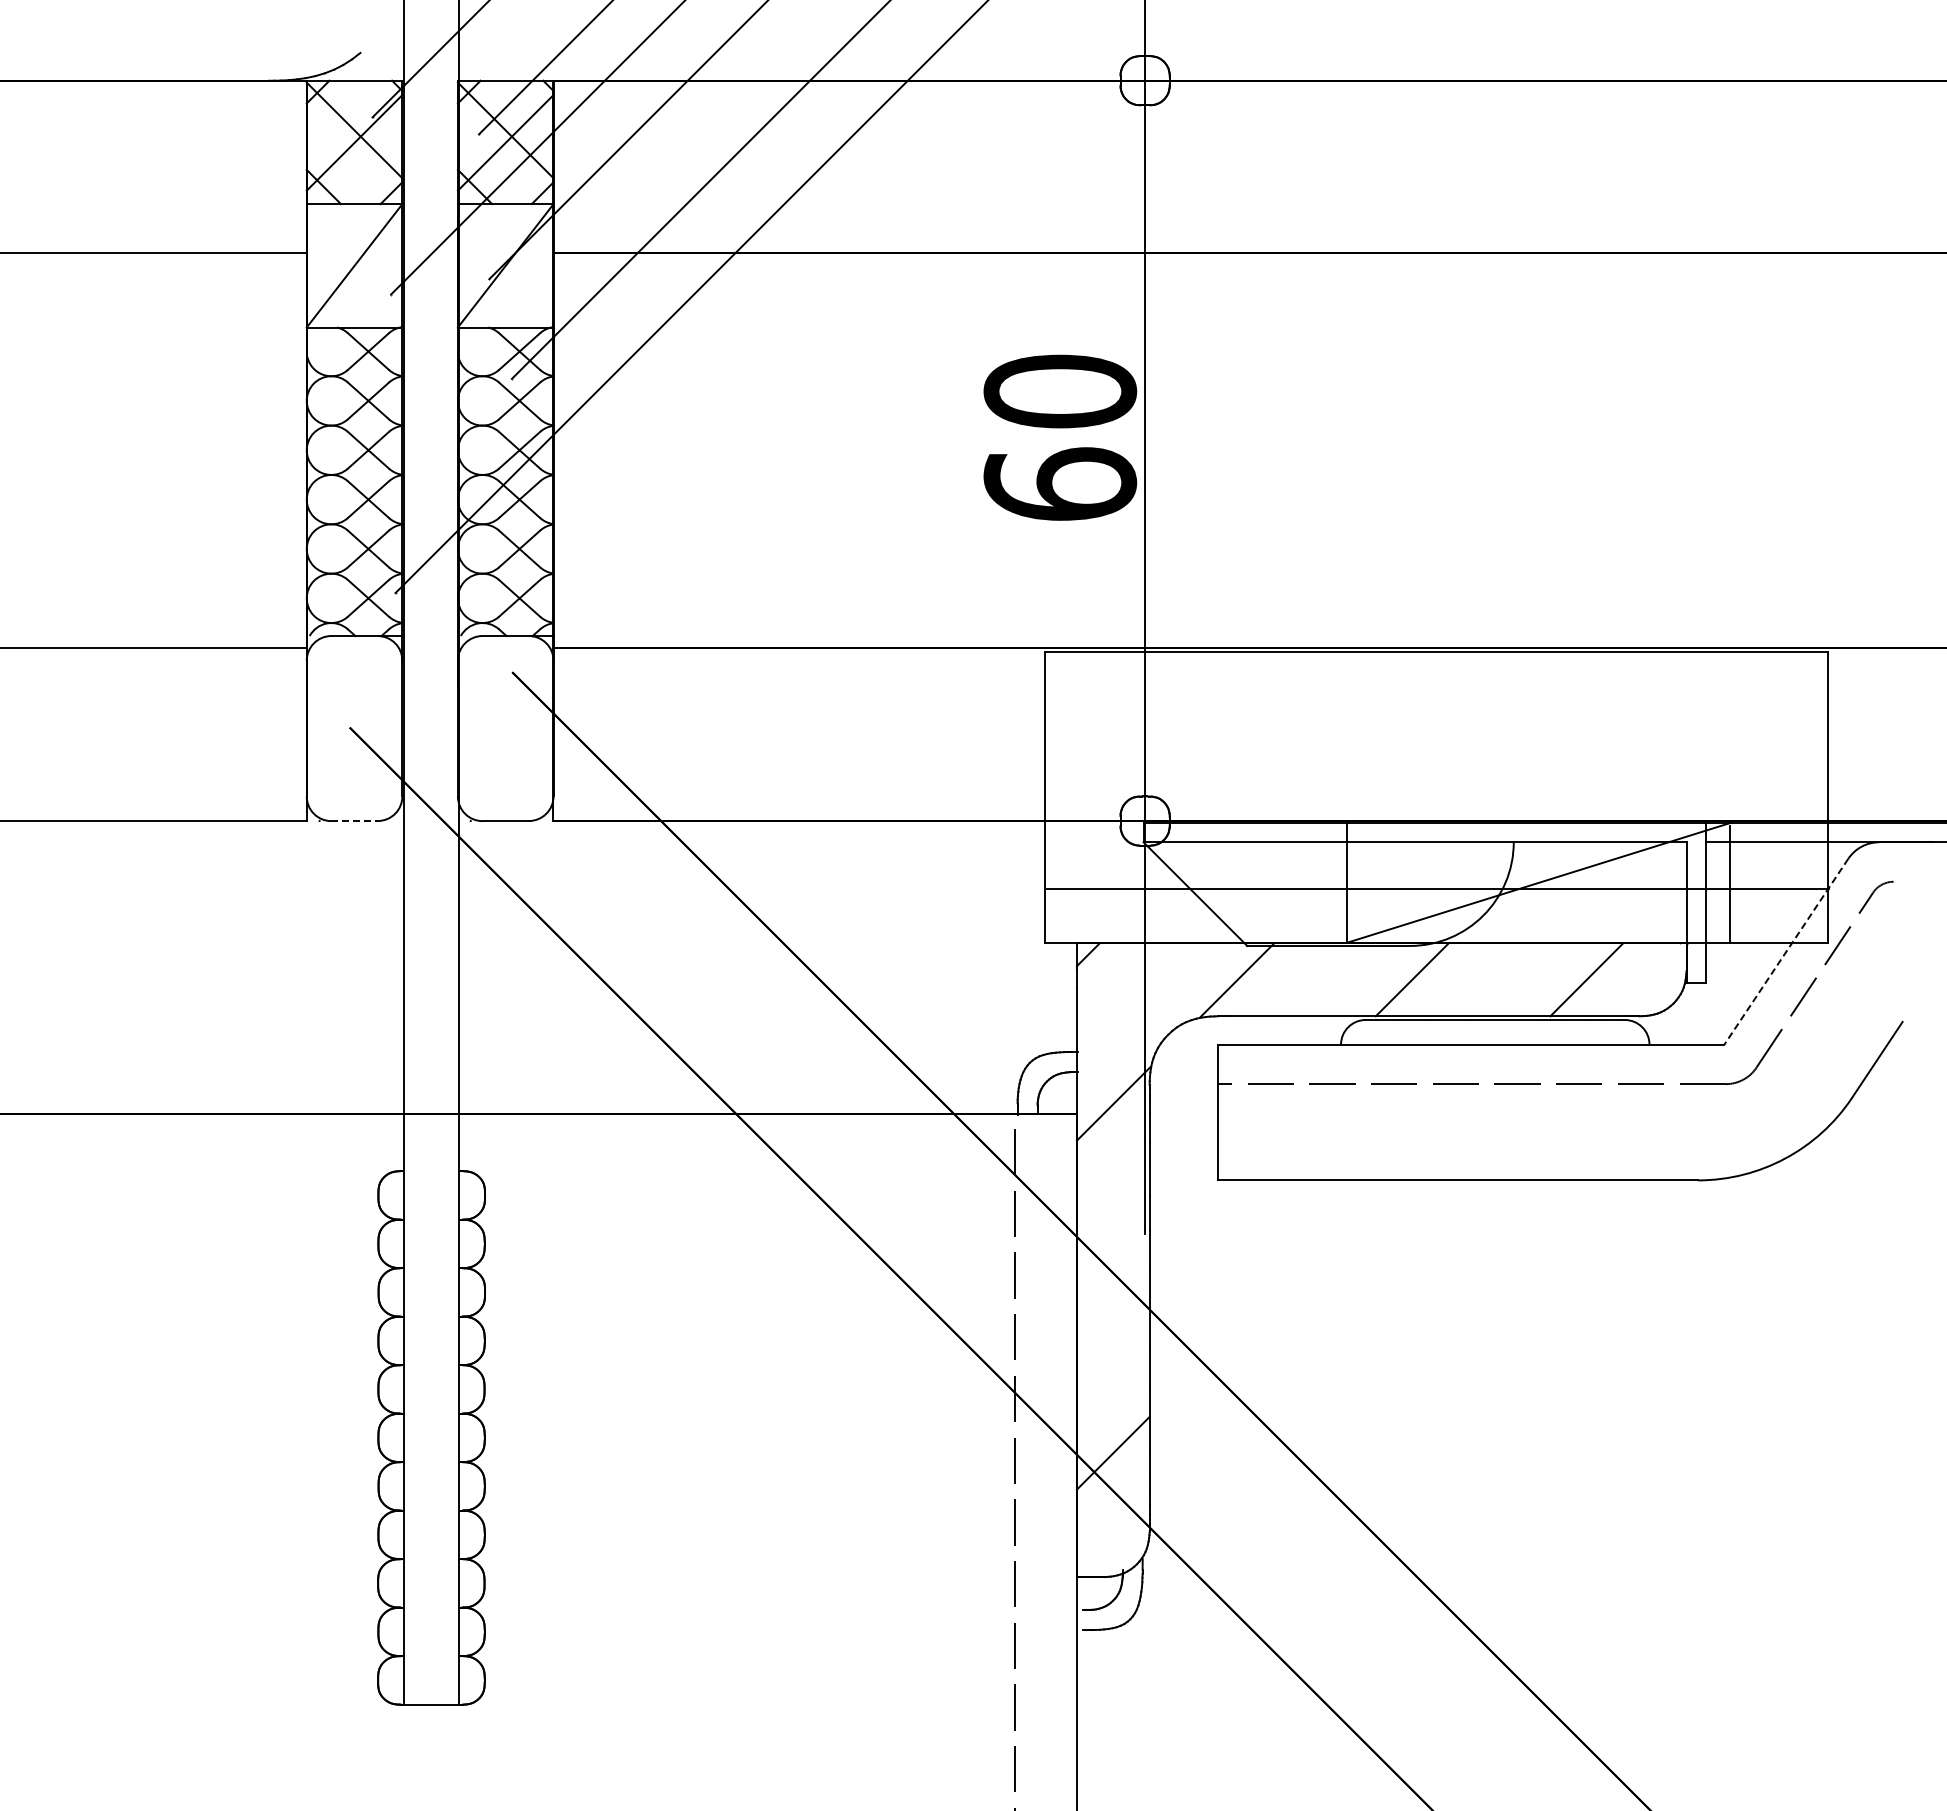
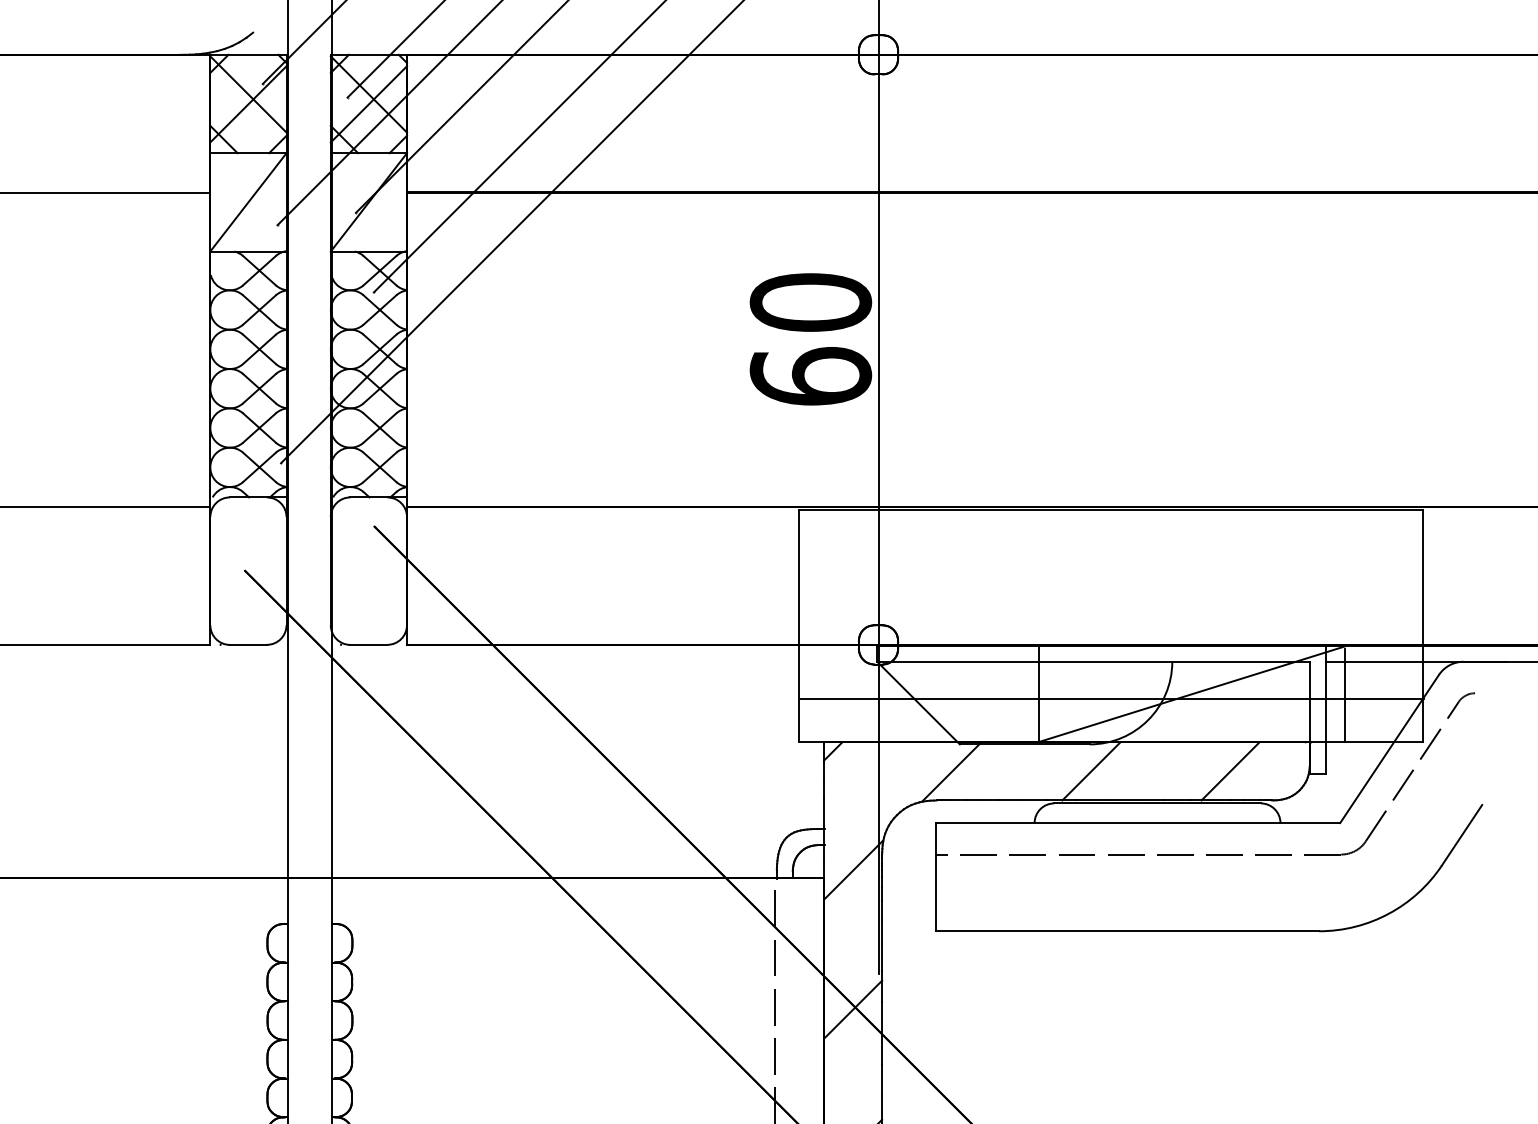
line: (355, 821) -> (249, 645), dashed -> solid
line: (1786, 951) -> (1389, 748), dashed -> solid
line: (1112, 1278) -> (852, 1009), added

